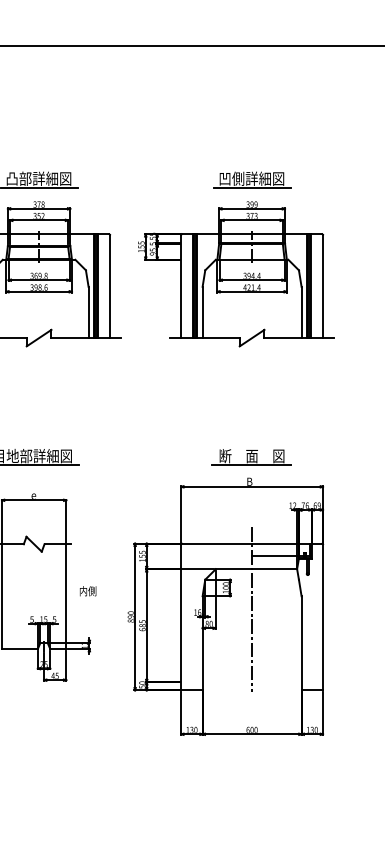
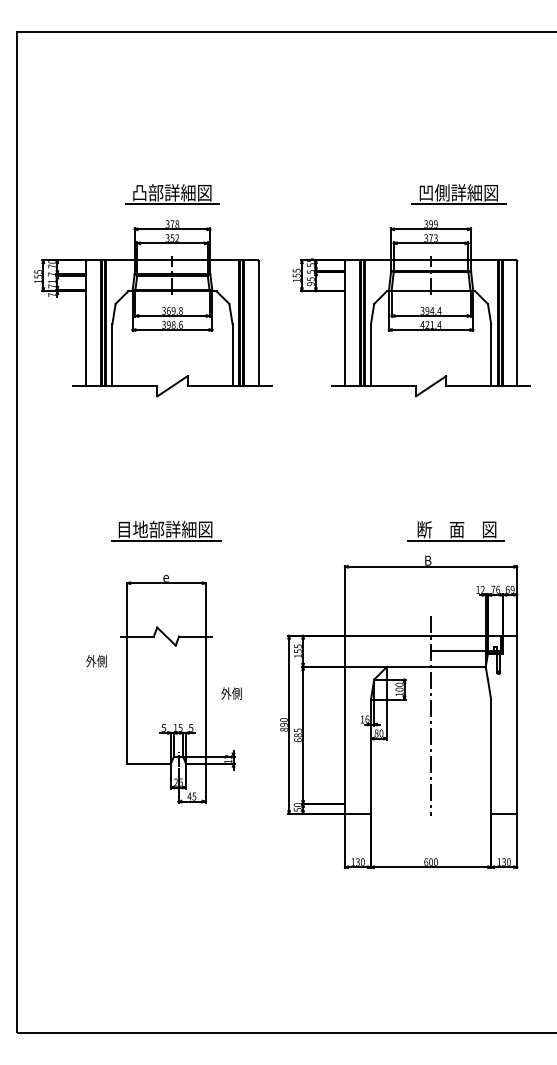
part: (251, 180) -> (458, 194), moved
part: (250, 457) -> (455, 531), moved
text: (83, 591) -> (226, 693), 内側 -> 外側

